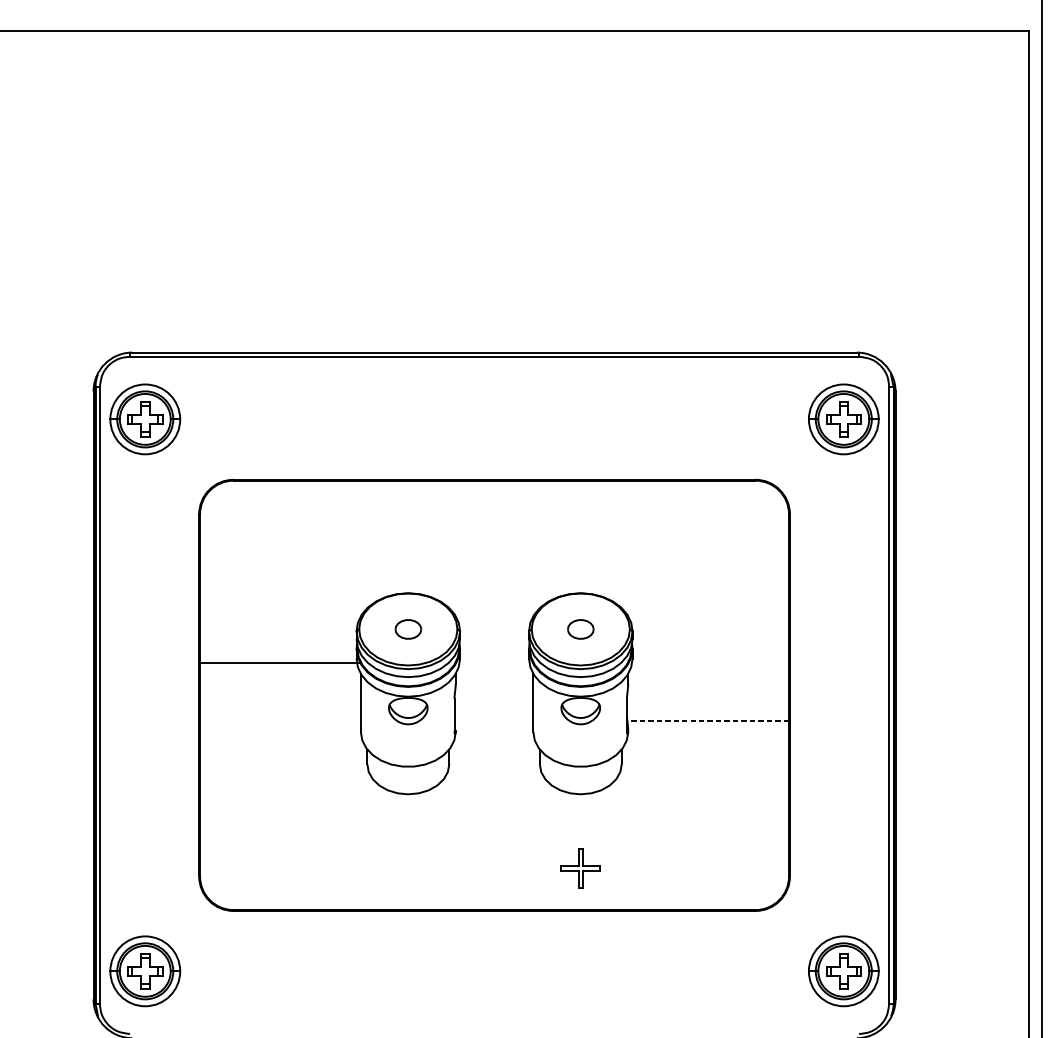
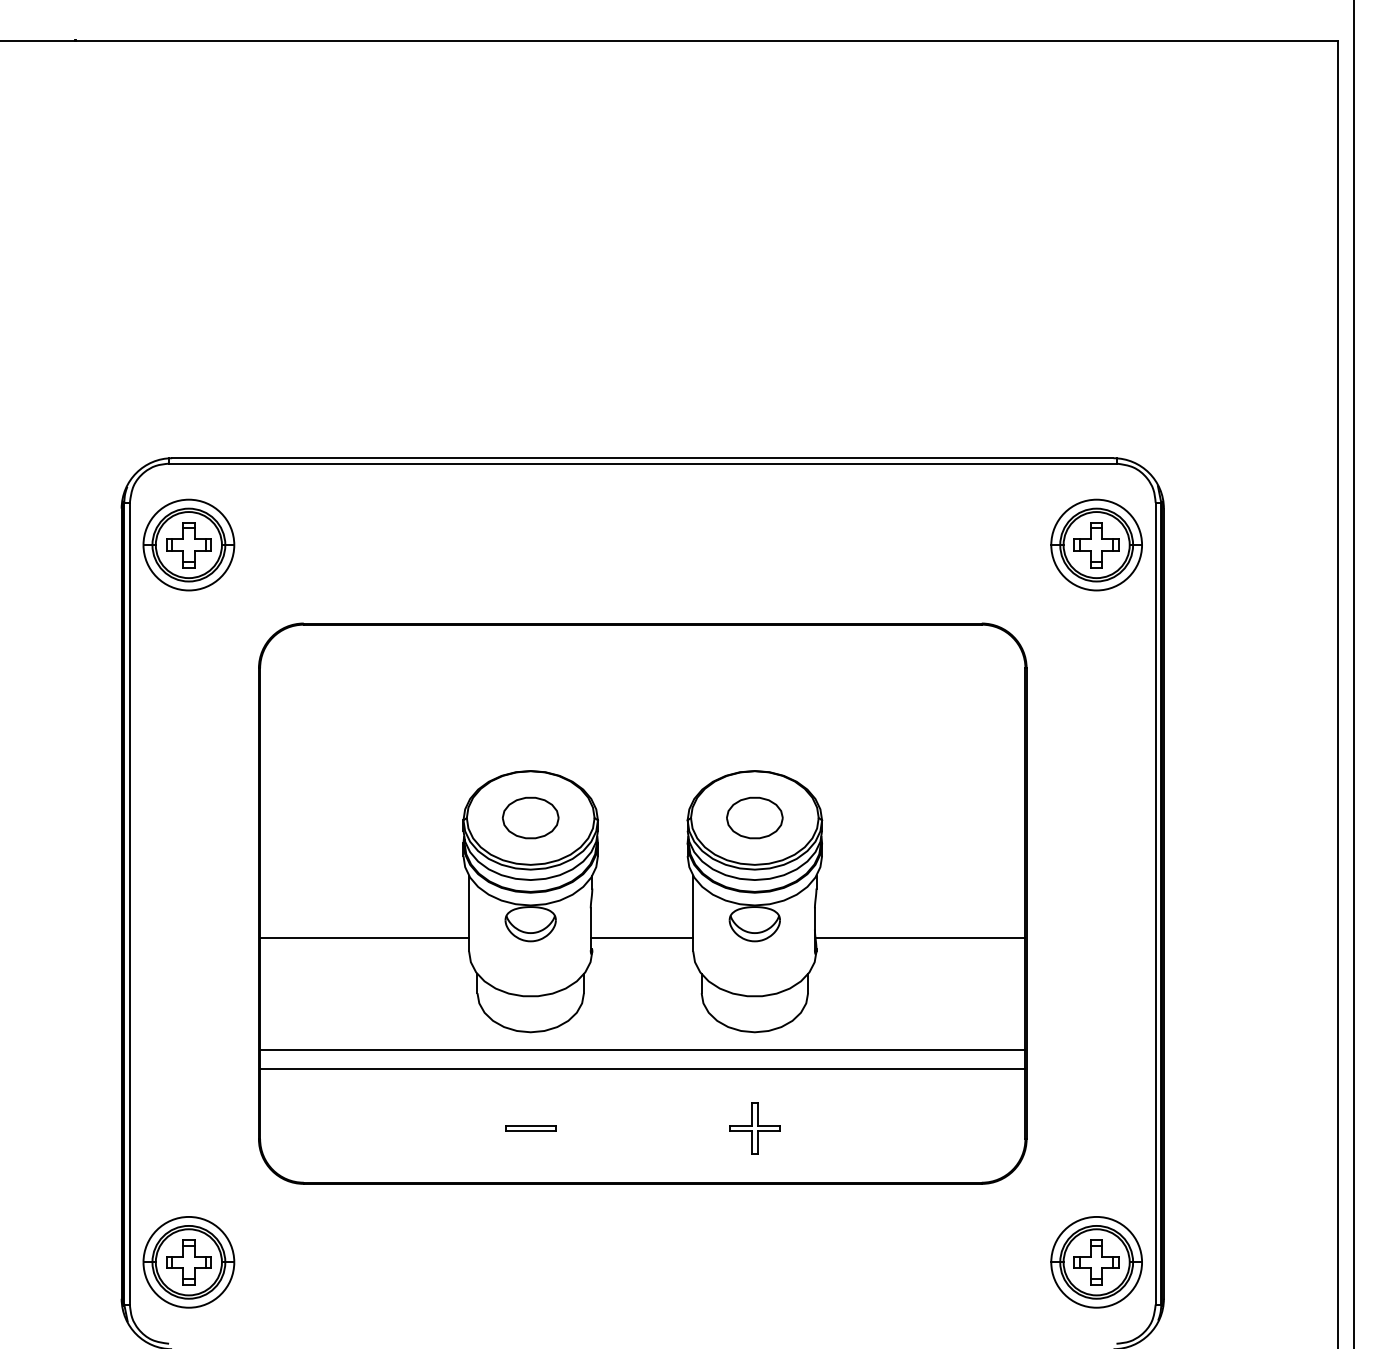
part: (408, 629) -> (530, 817), size x1.67
part: (580, 629) -> (754, 817), size x1.67
line: (280, 662) -> (364, 937), moved
line: (494, 721) -> (642, 937), added
line: (708, 721) -> (920, 937), dashed -> solid
line: (494, 808) -> (642, 1050), added
line: (494, 822) -> (642, 1069), added
part: (408, 868) -> (530, 1128), added

